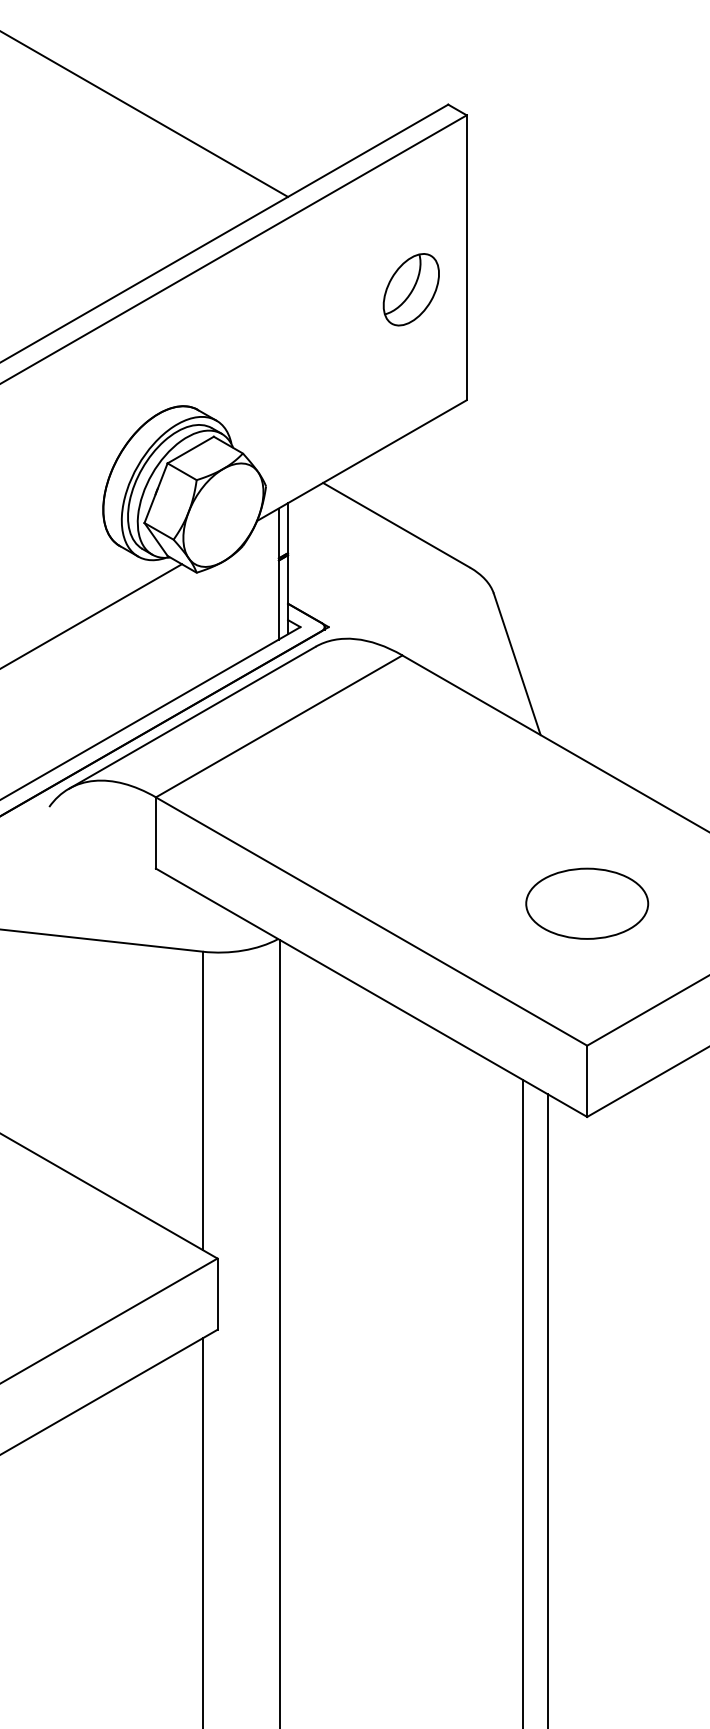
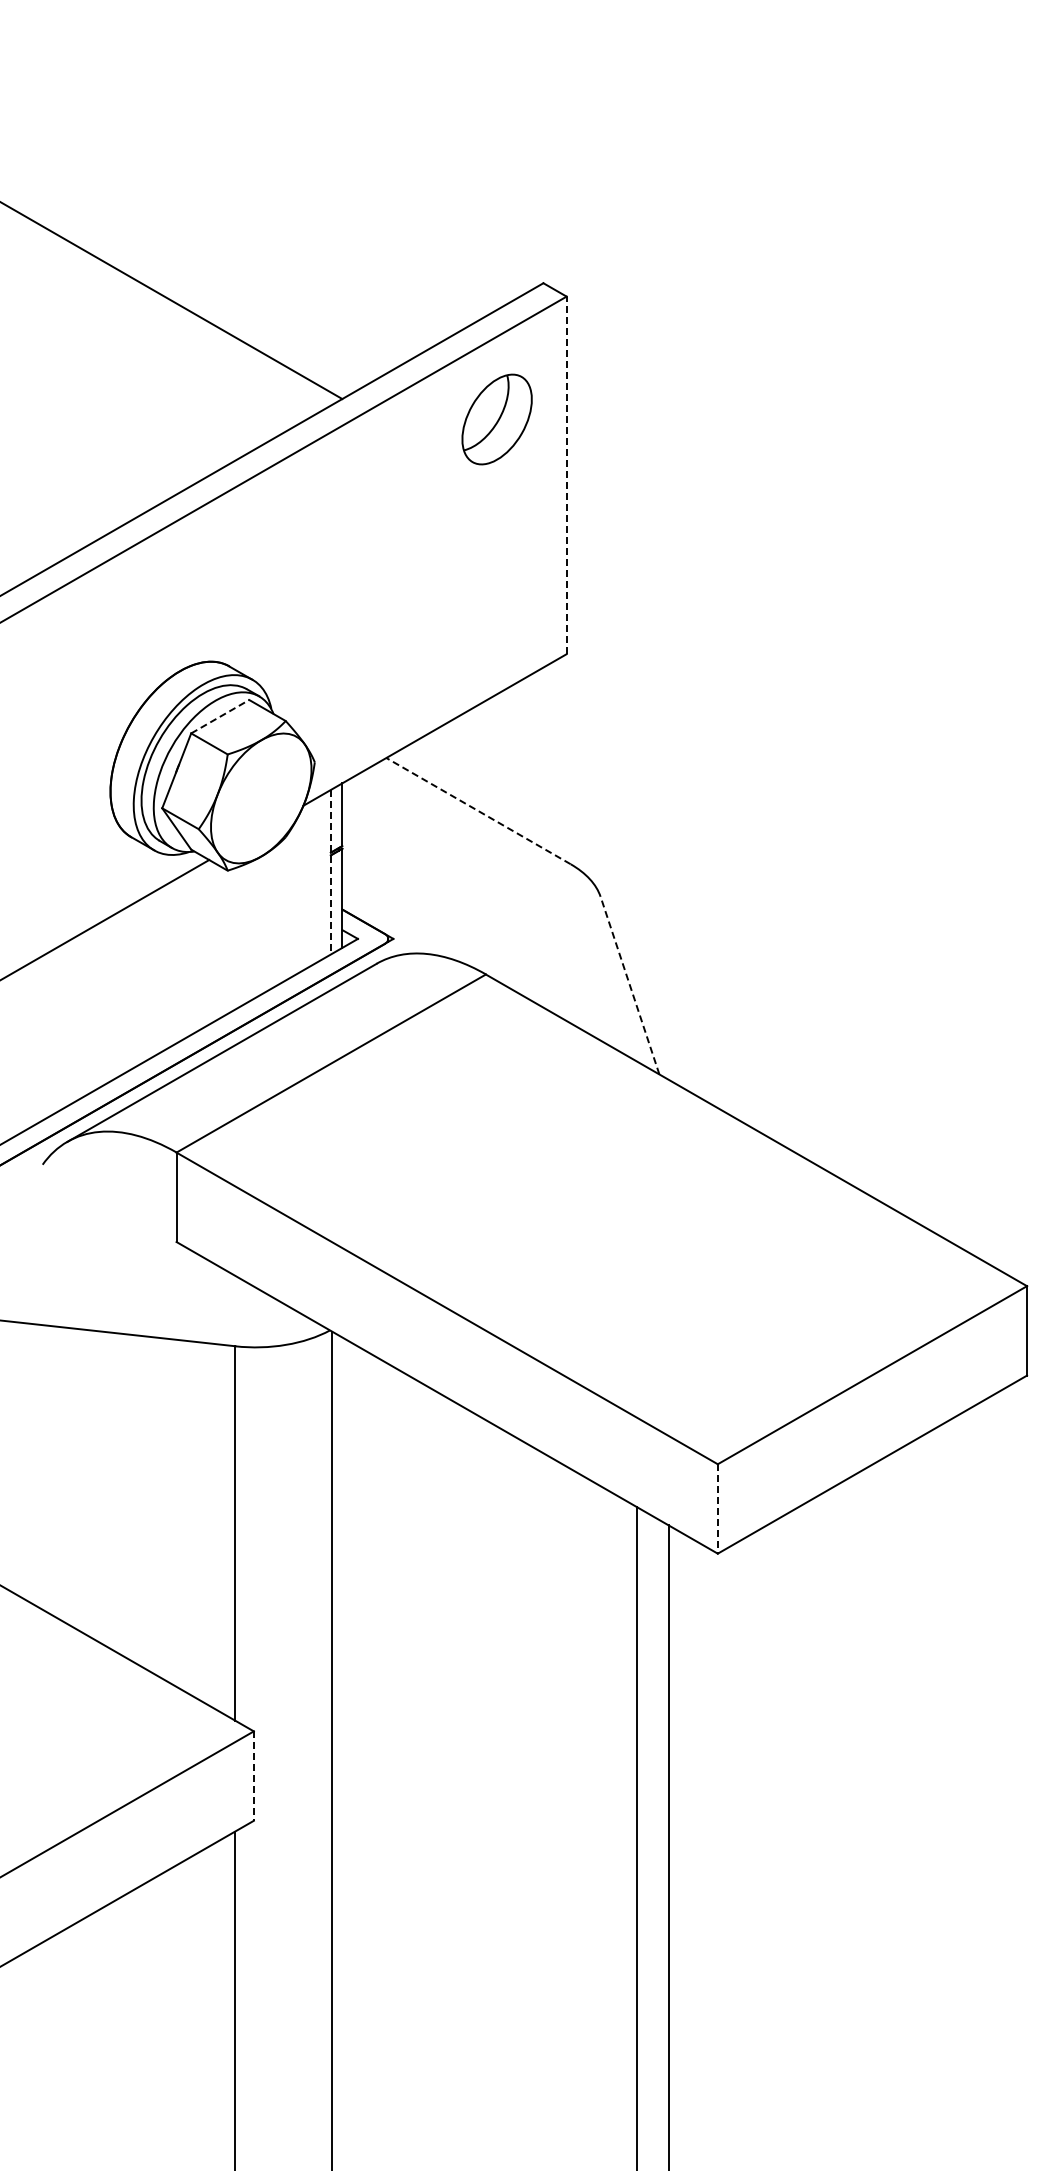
line: (466, 257) -> (566, 475), solid -> dashed
part: (410, 289) -> (496, 419), moved
line: (190, 449) -> (220, 716), solid -> dashed
line: (396, 524) -> (478, 810), solid -> dashed
line: (278, 574) -> (330, 872), solid -> dashed
line: (516, 664) -> (629, 985), solid -> dashed
part: (586, 904) -> (717, 1286), removed
line: (586, 1080) -> (717, 1508), solid -> dashed
line: (217, 1294) -> (253, 1776), solid -> dashed

